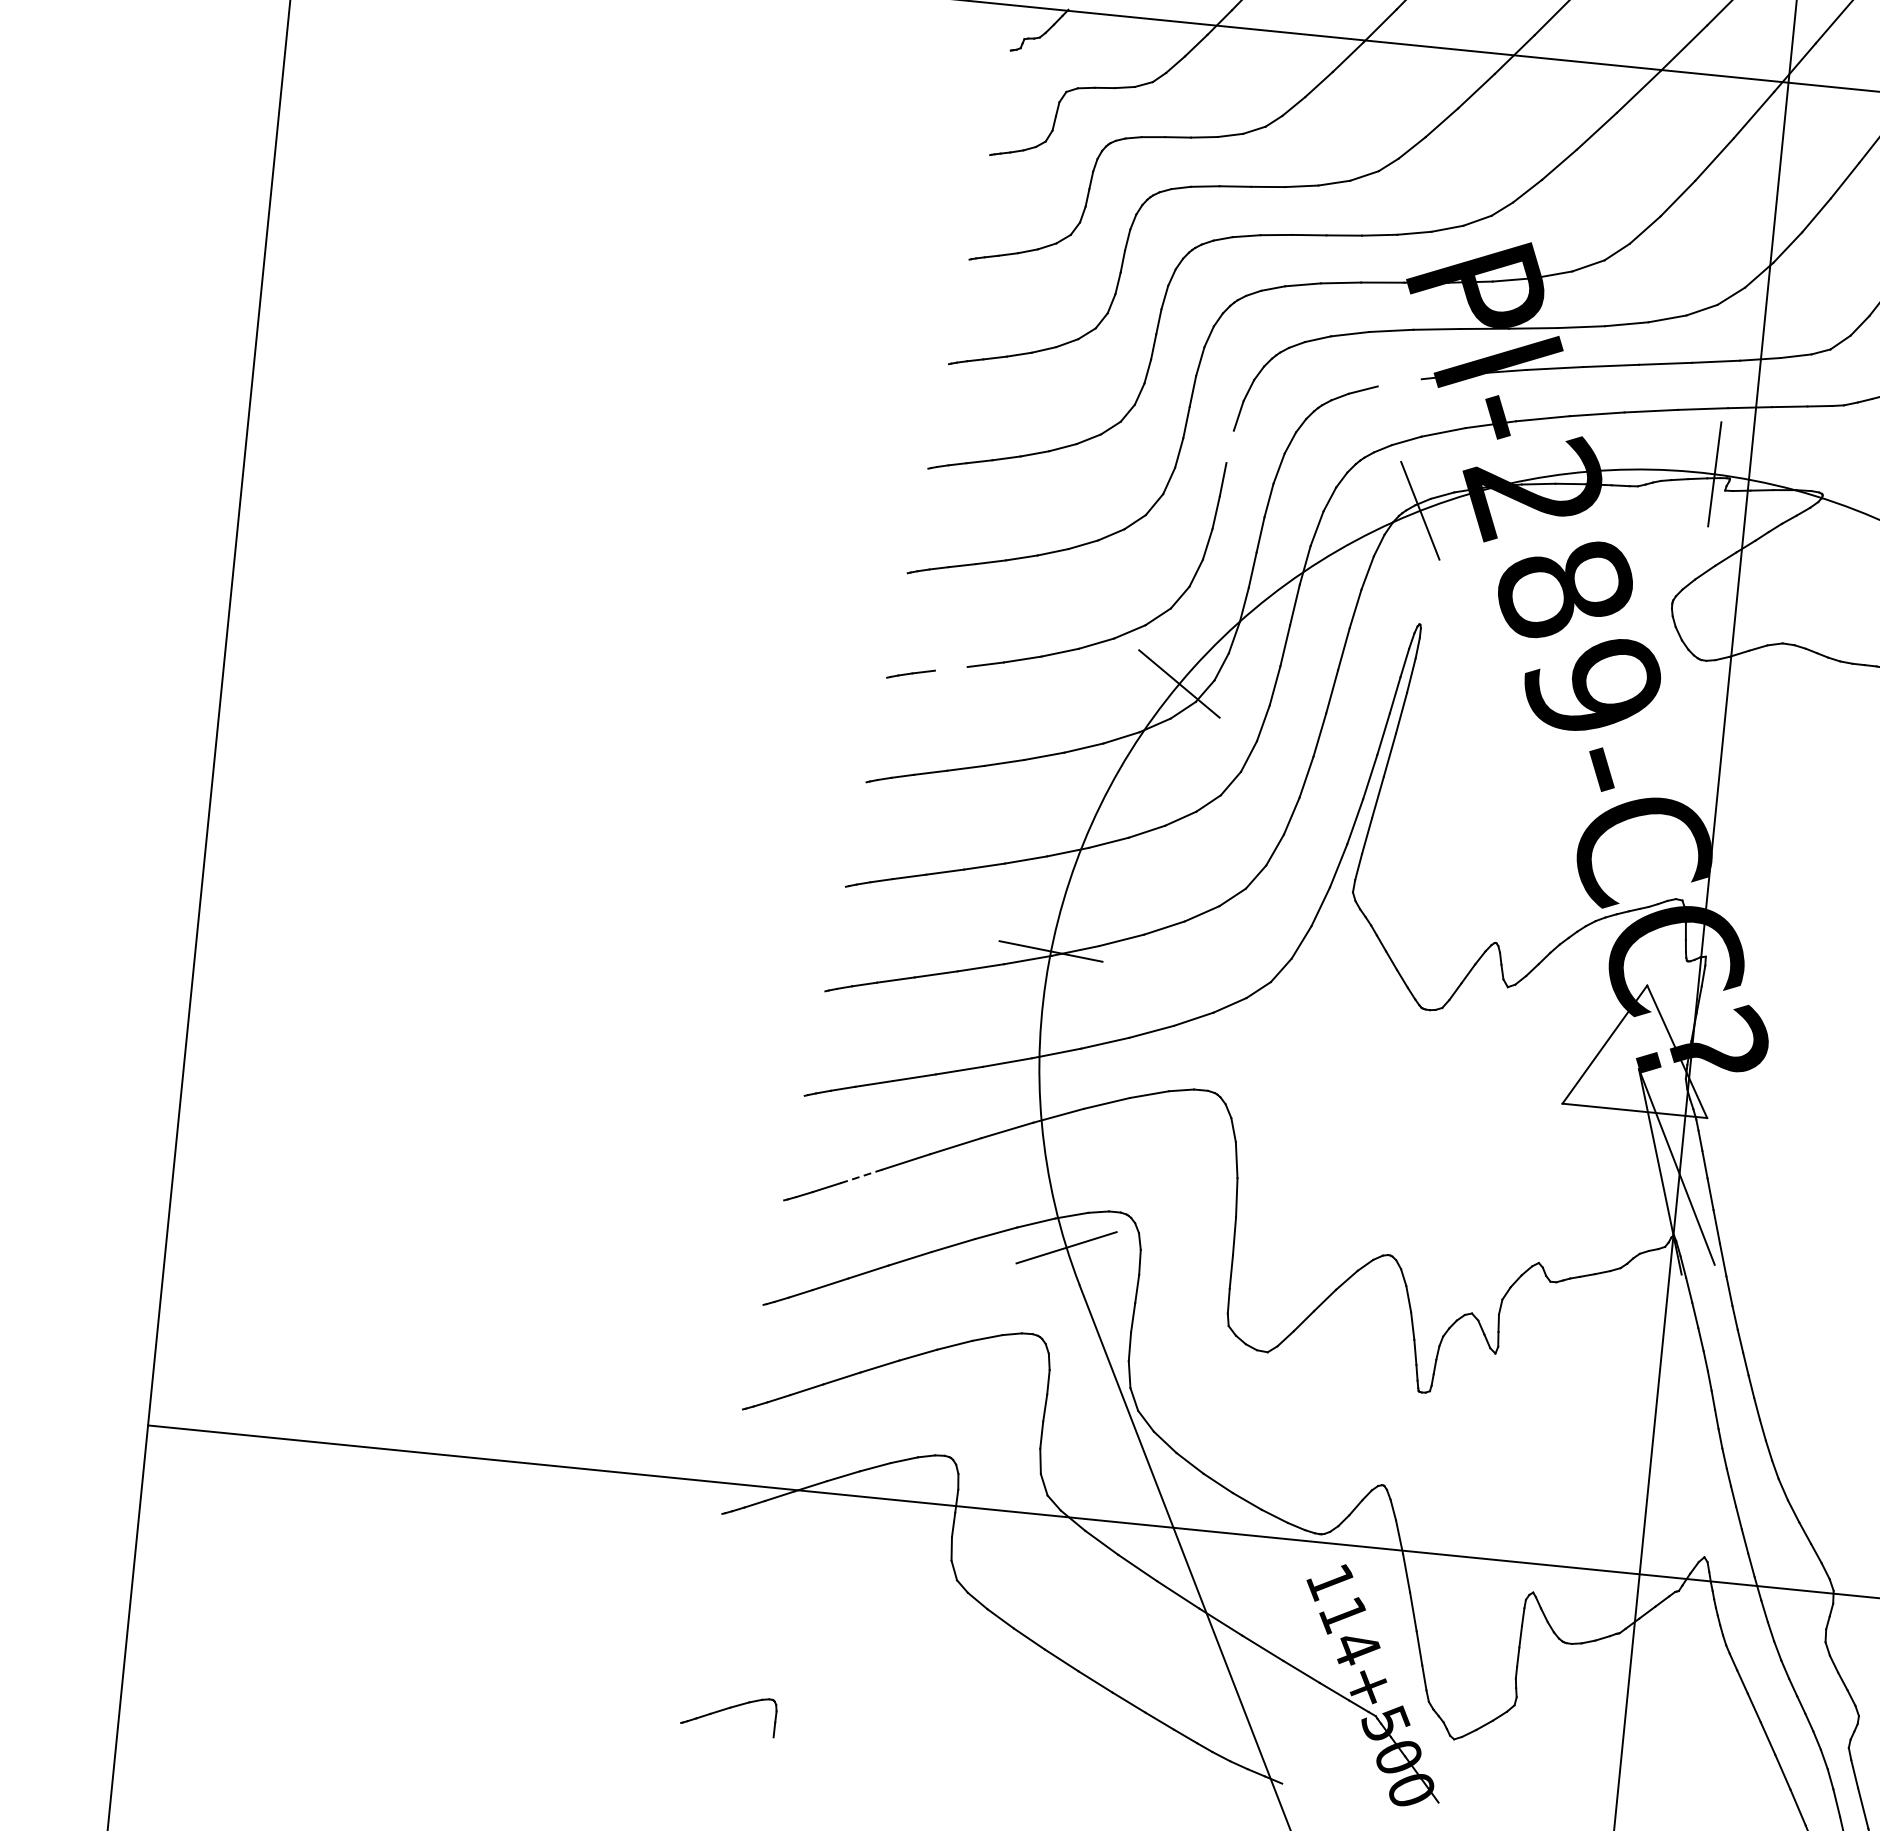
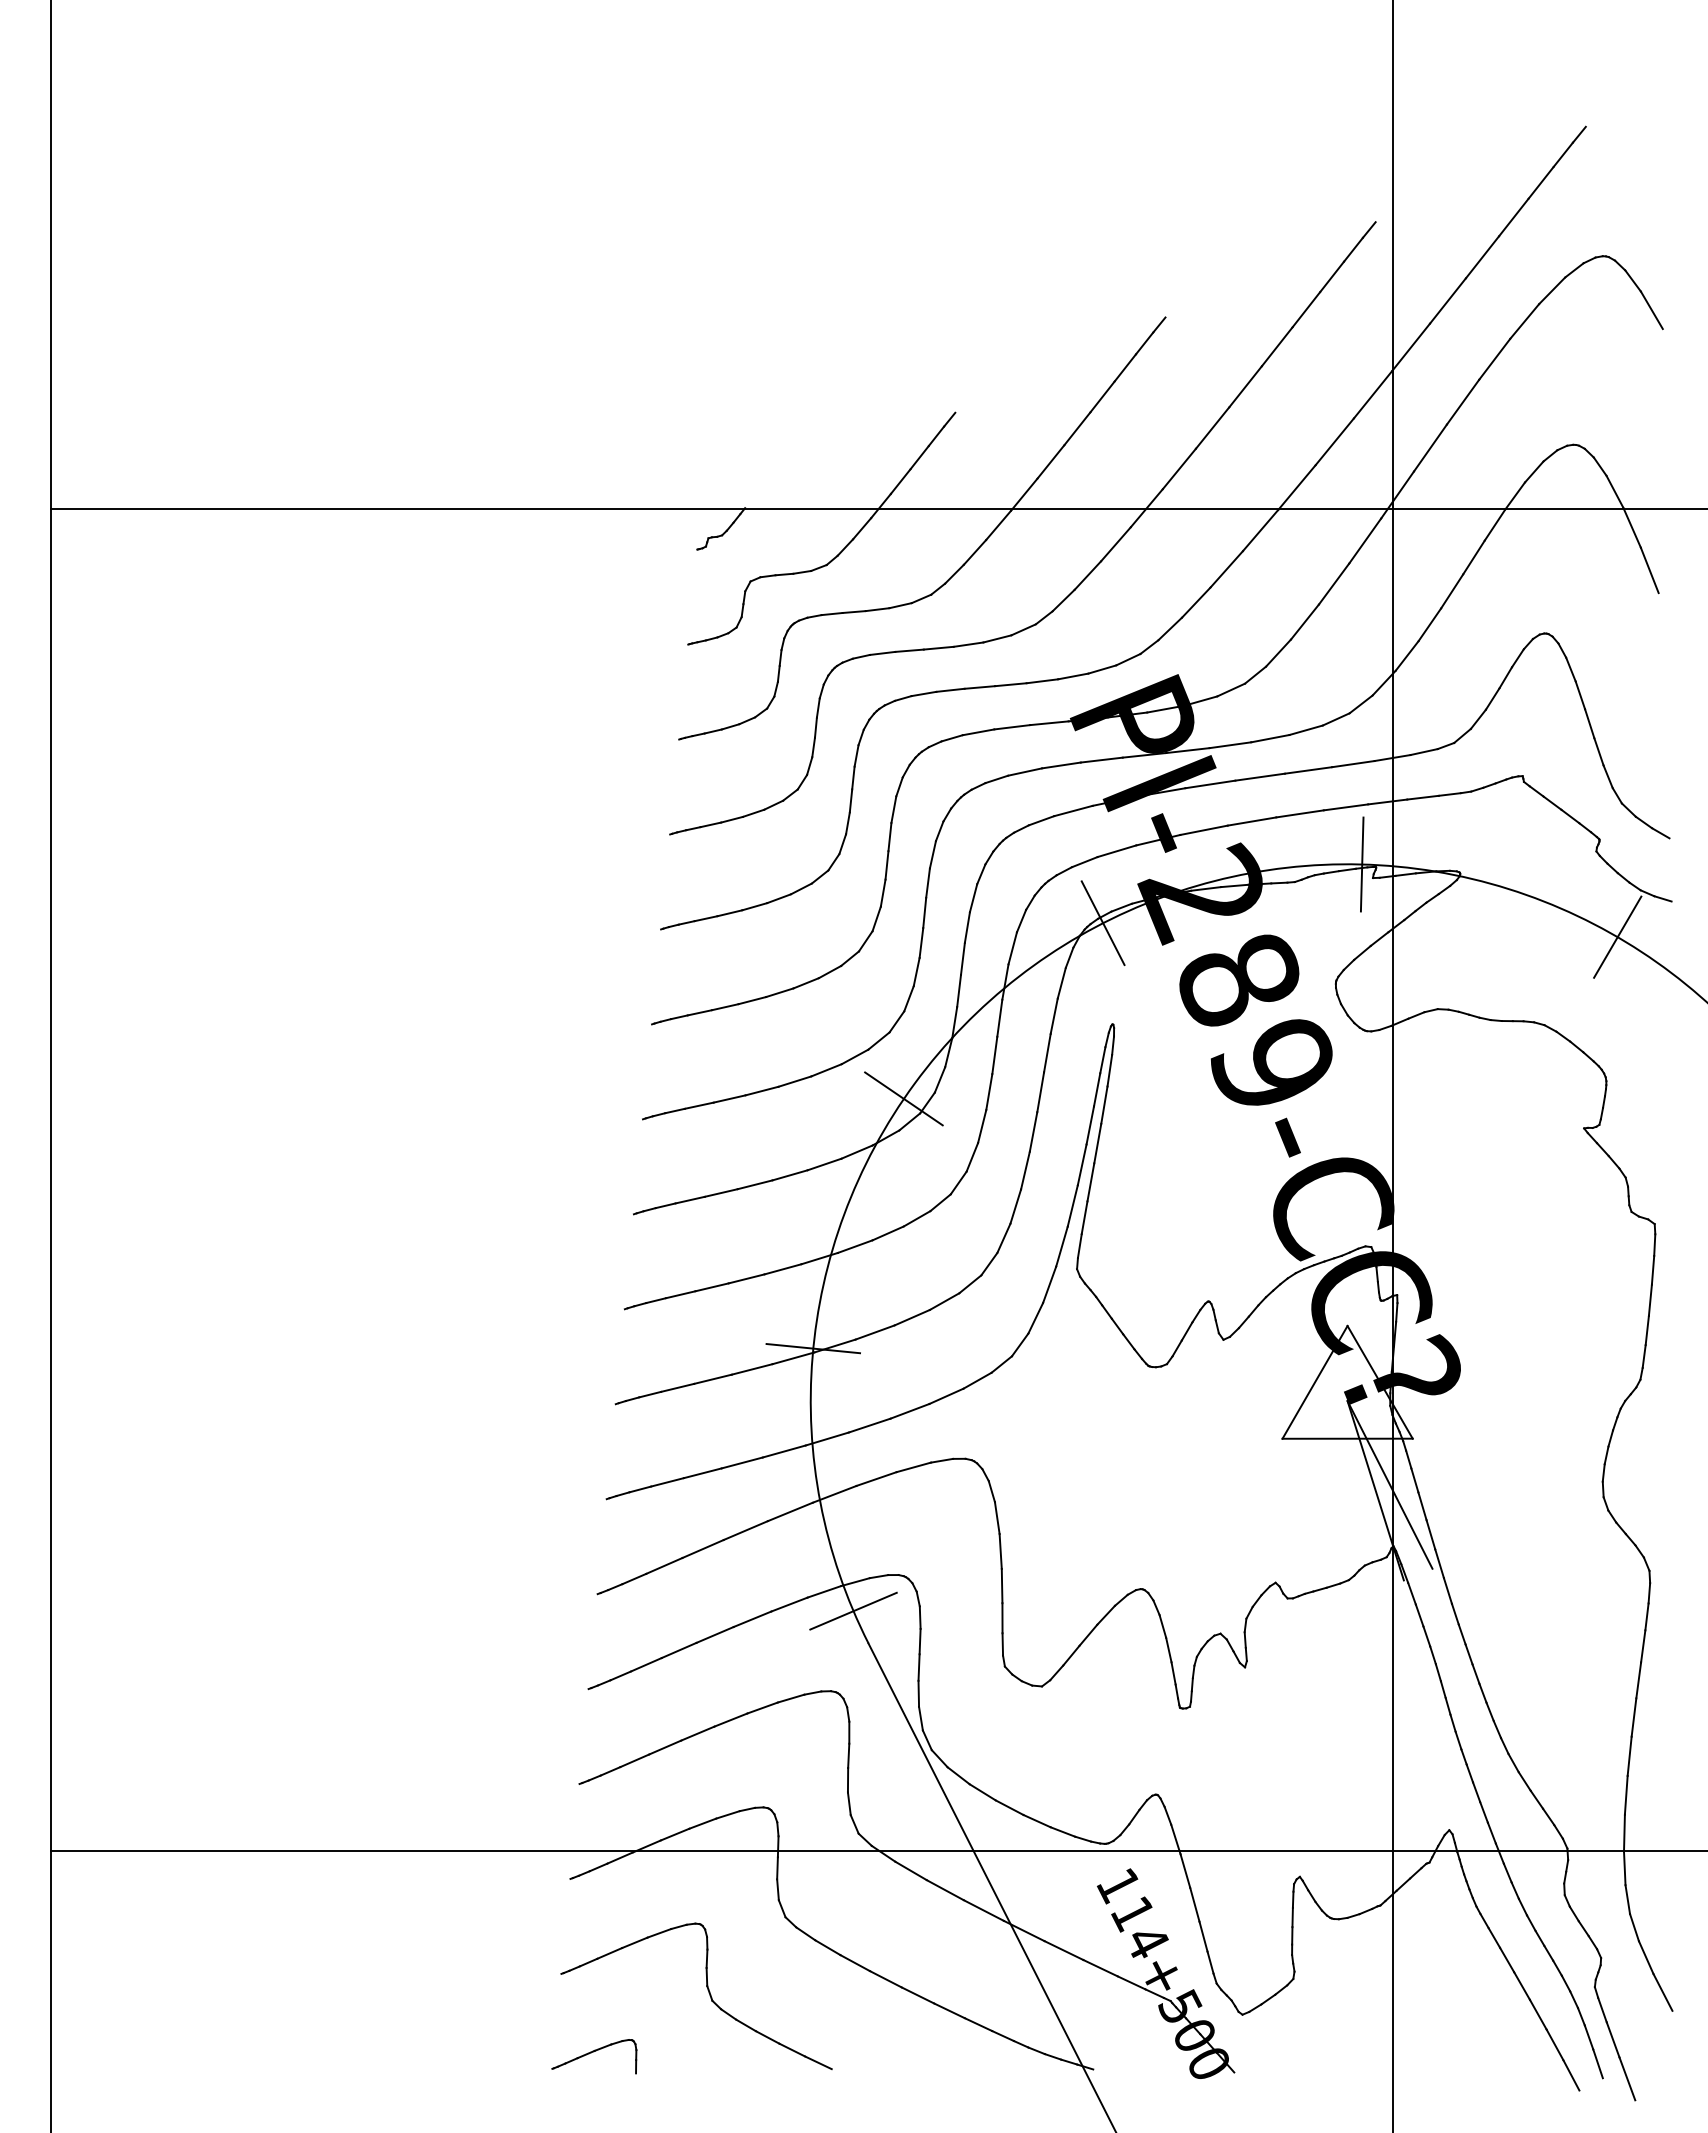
line: (1399, 382) -> (1073, 810), added
line: (1229, 446) -> (927, 882), added
line: (950, 668) -> (698, 1105), added
line: (861, 1175) -> (664, 1565), dashed -> solid
part: (862, 1653) -> (707, 1990), added

